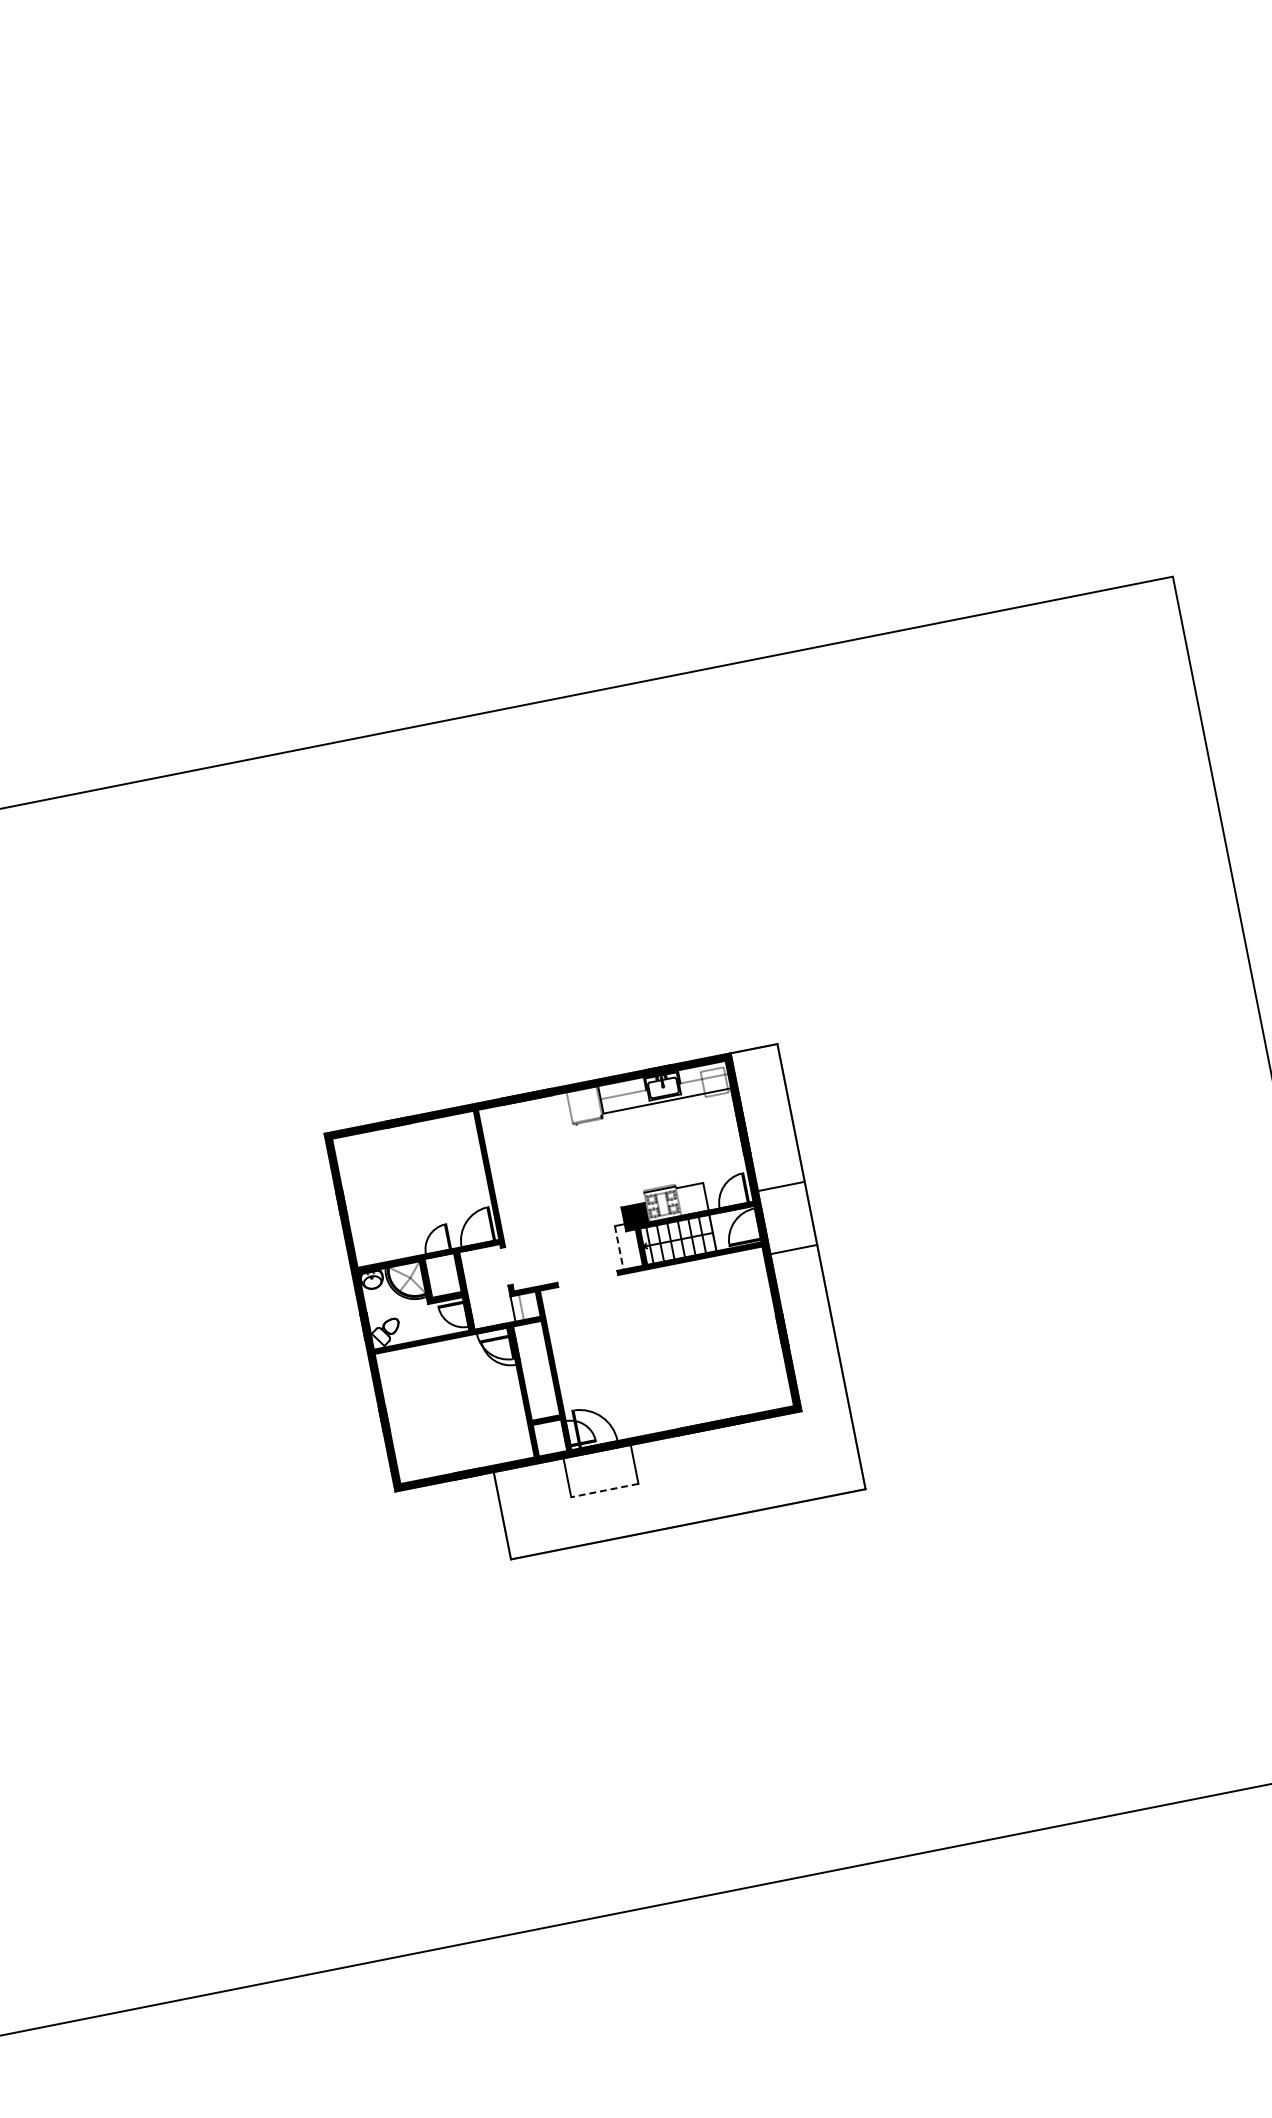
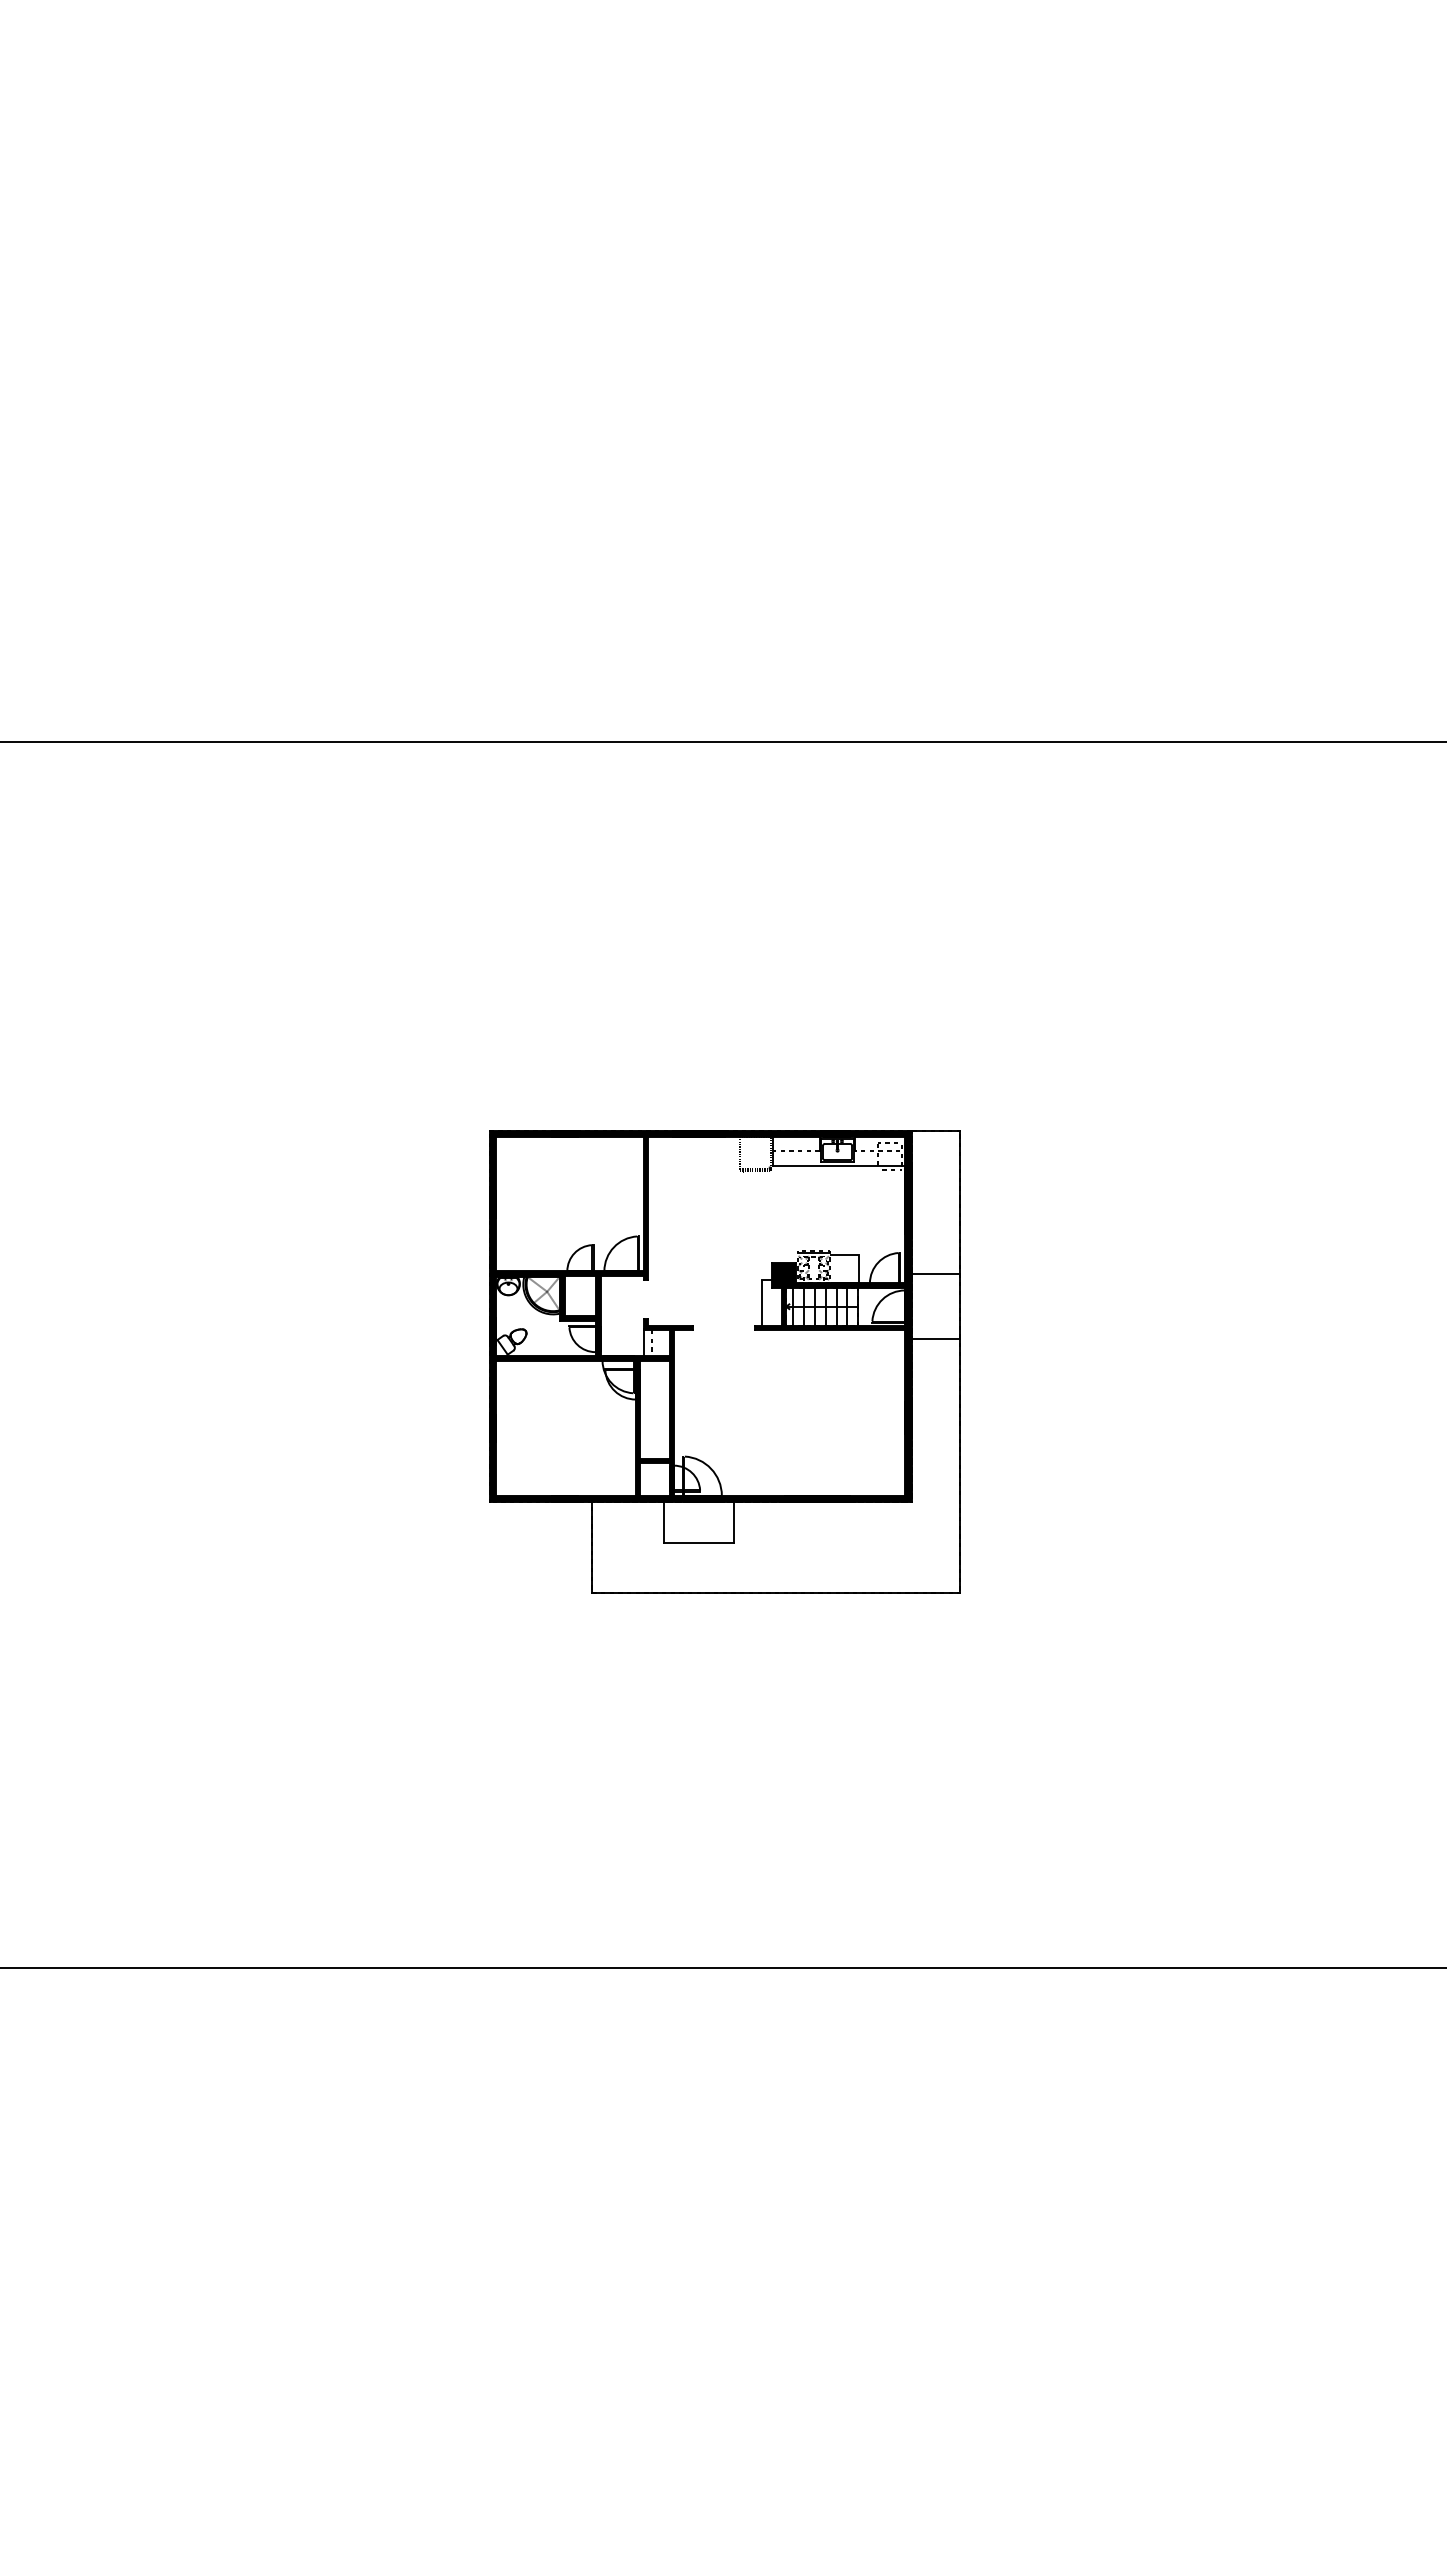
line: (619, 1248) -> (761, 1303), dashed -> solid
line: (604, 1490) -> (699, 1542), dashed -> solid

